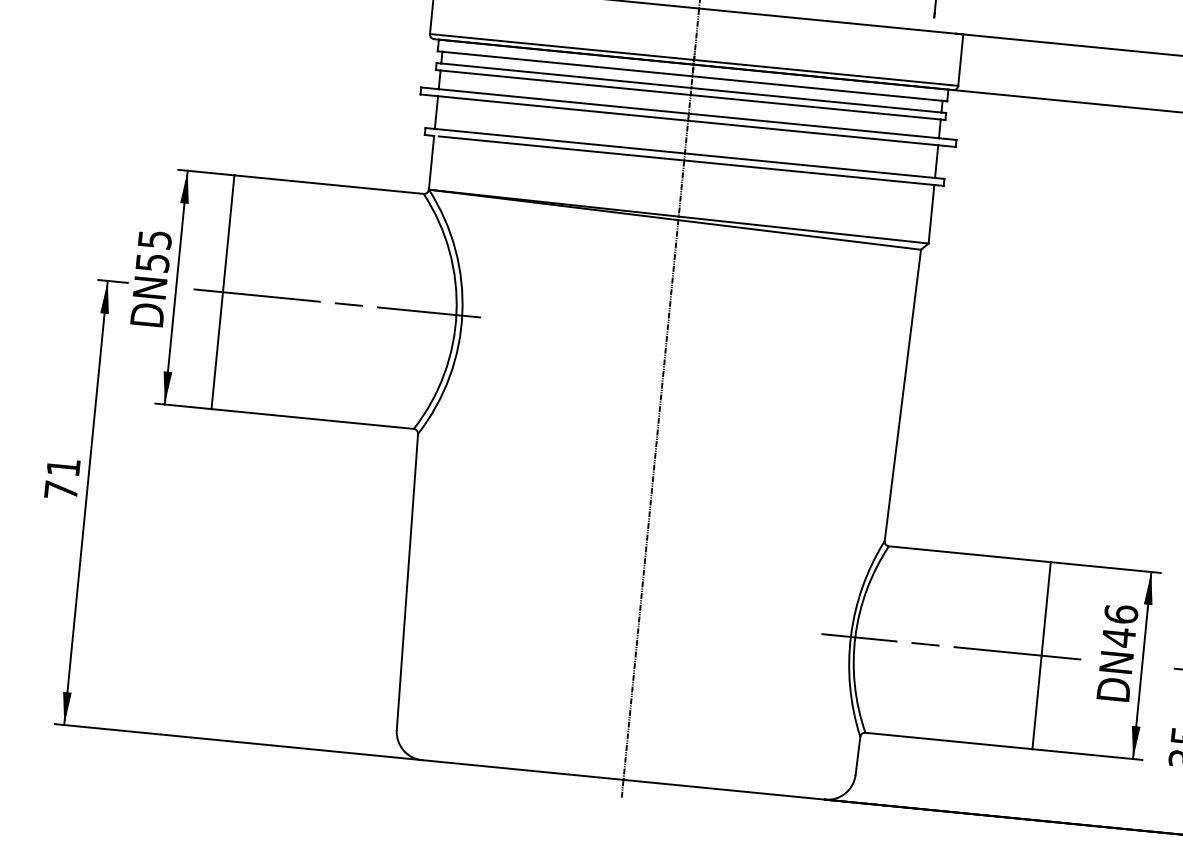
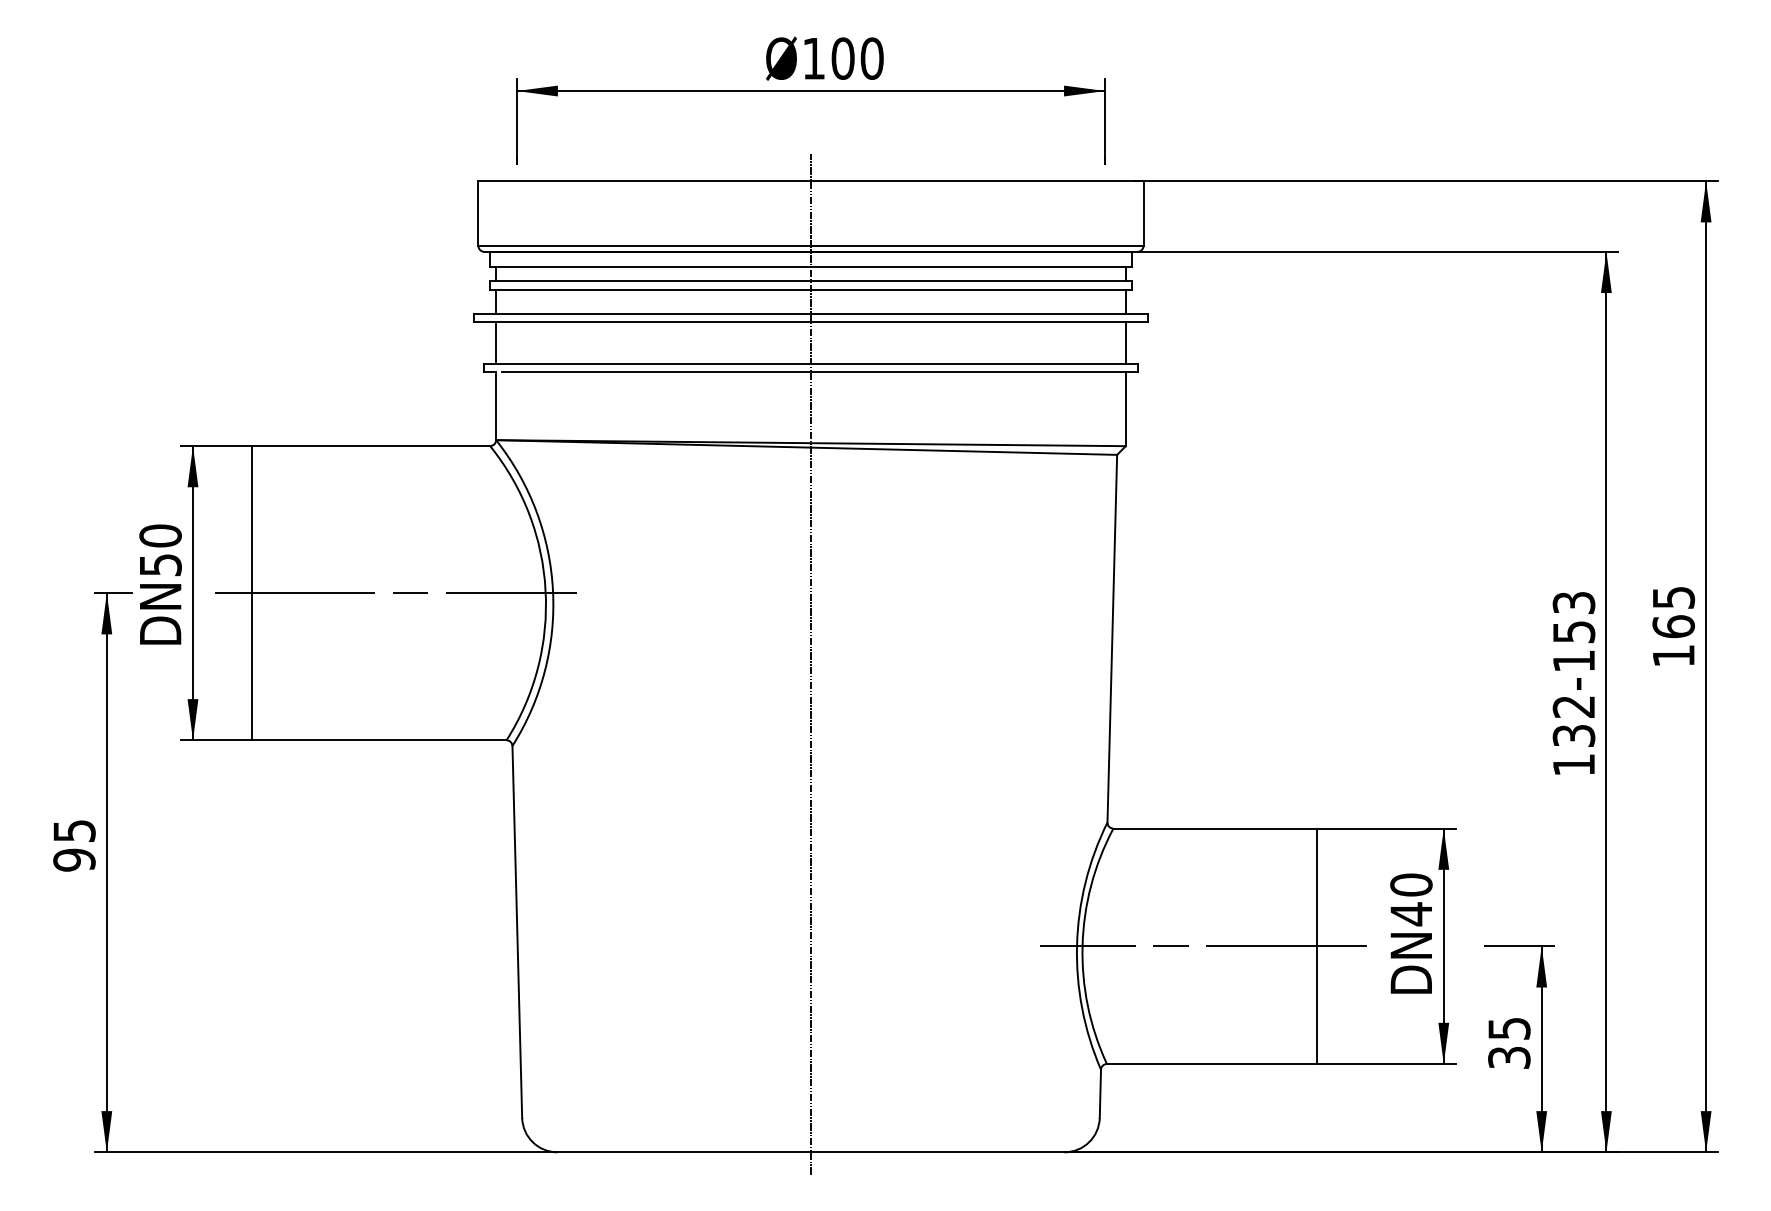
text: (154, 239) -> (160, 535), 55 -> 50
text: (62, 478) -> (74, 845), 71 -> 95
text: (1121, 613) -> (1411, 884), 46 -> 40

